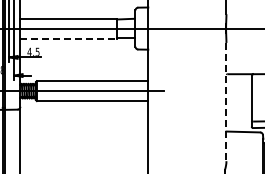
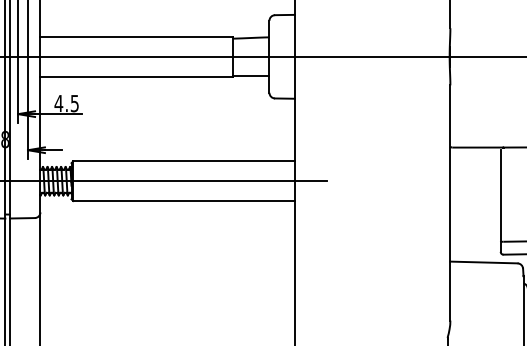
line: (69, 38) -> (138, 76), dashed -> solid
line: (226, 102) -> (450, 203), dashed -> solid

